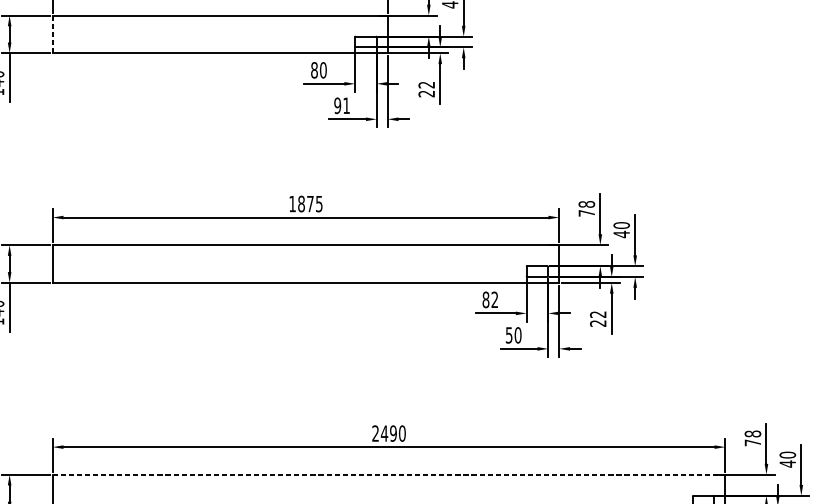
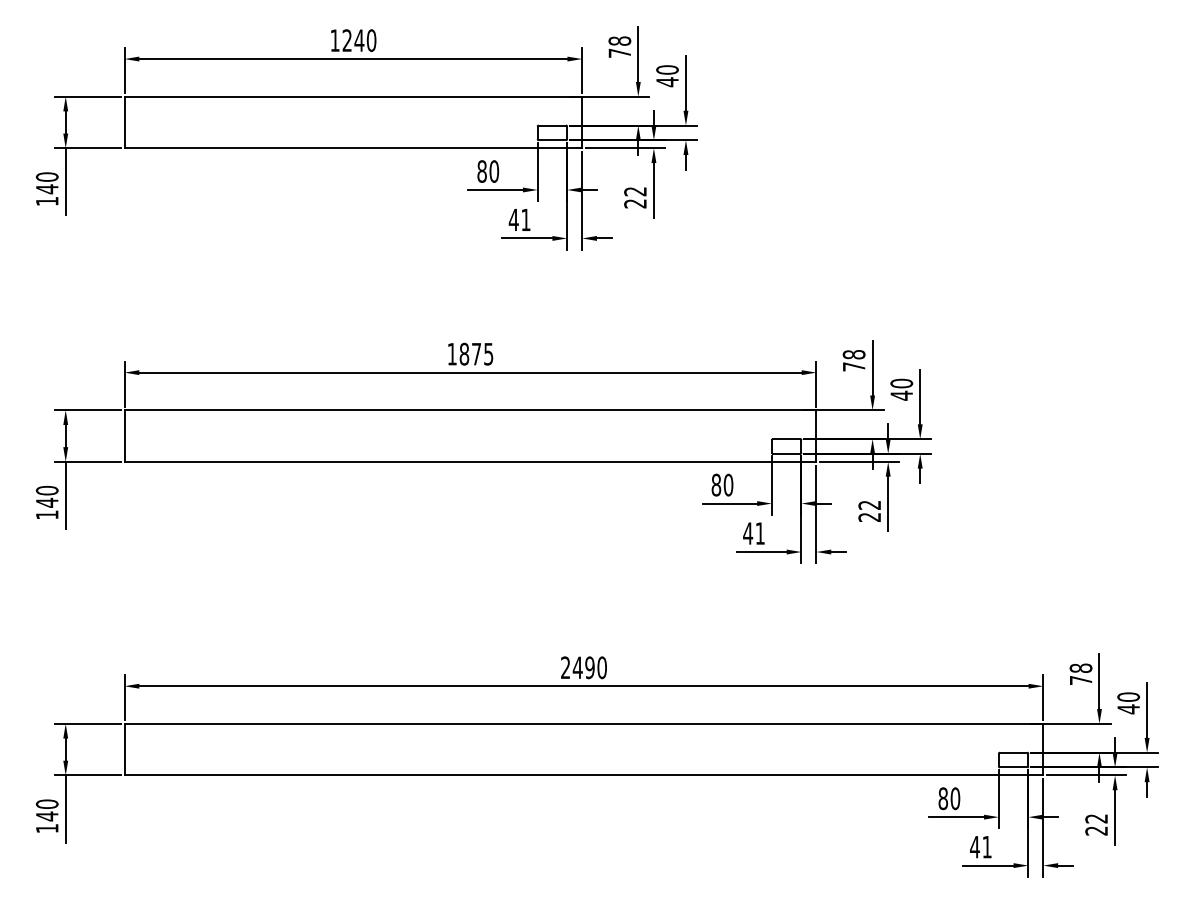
line: (52, 34) -> (124, 122), dashed -> solid
text: (337, 105) -> (513, 219), 91 -> 41
text: (494, 299) -> (728, 484), 82 -> 80
text: (513, 335) -> (754, 533), 50 -> 41
line: (389, 474) -> (584, 723), dashed -> solid

